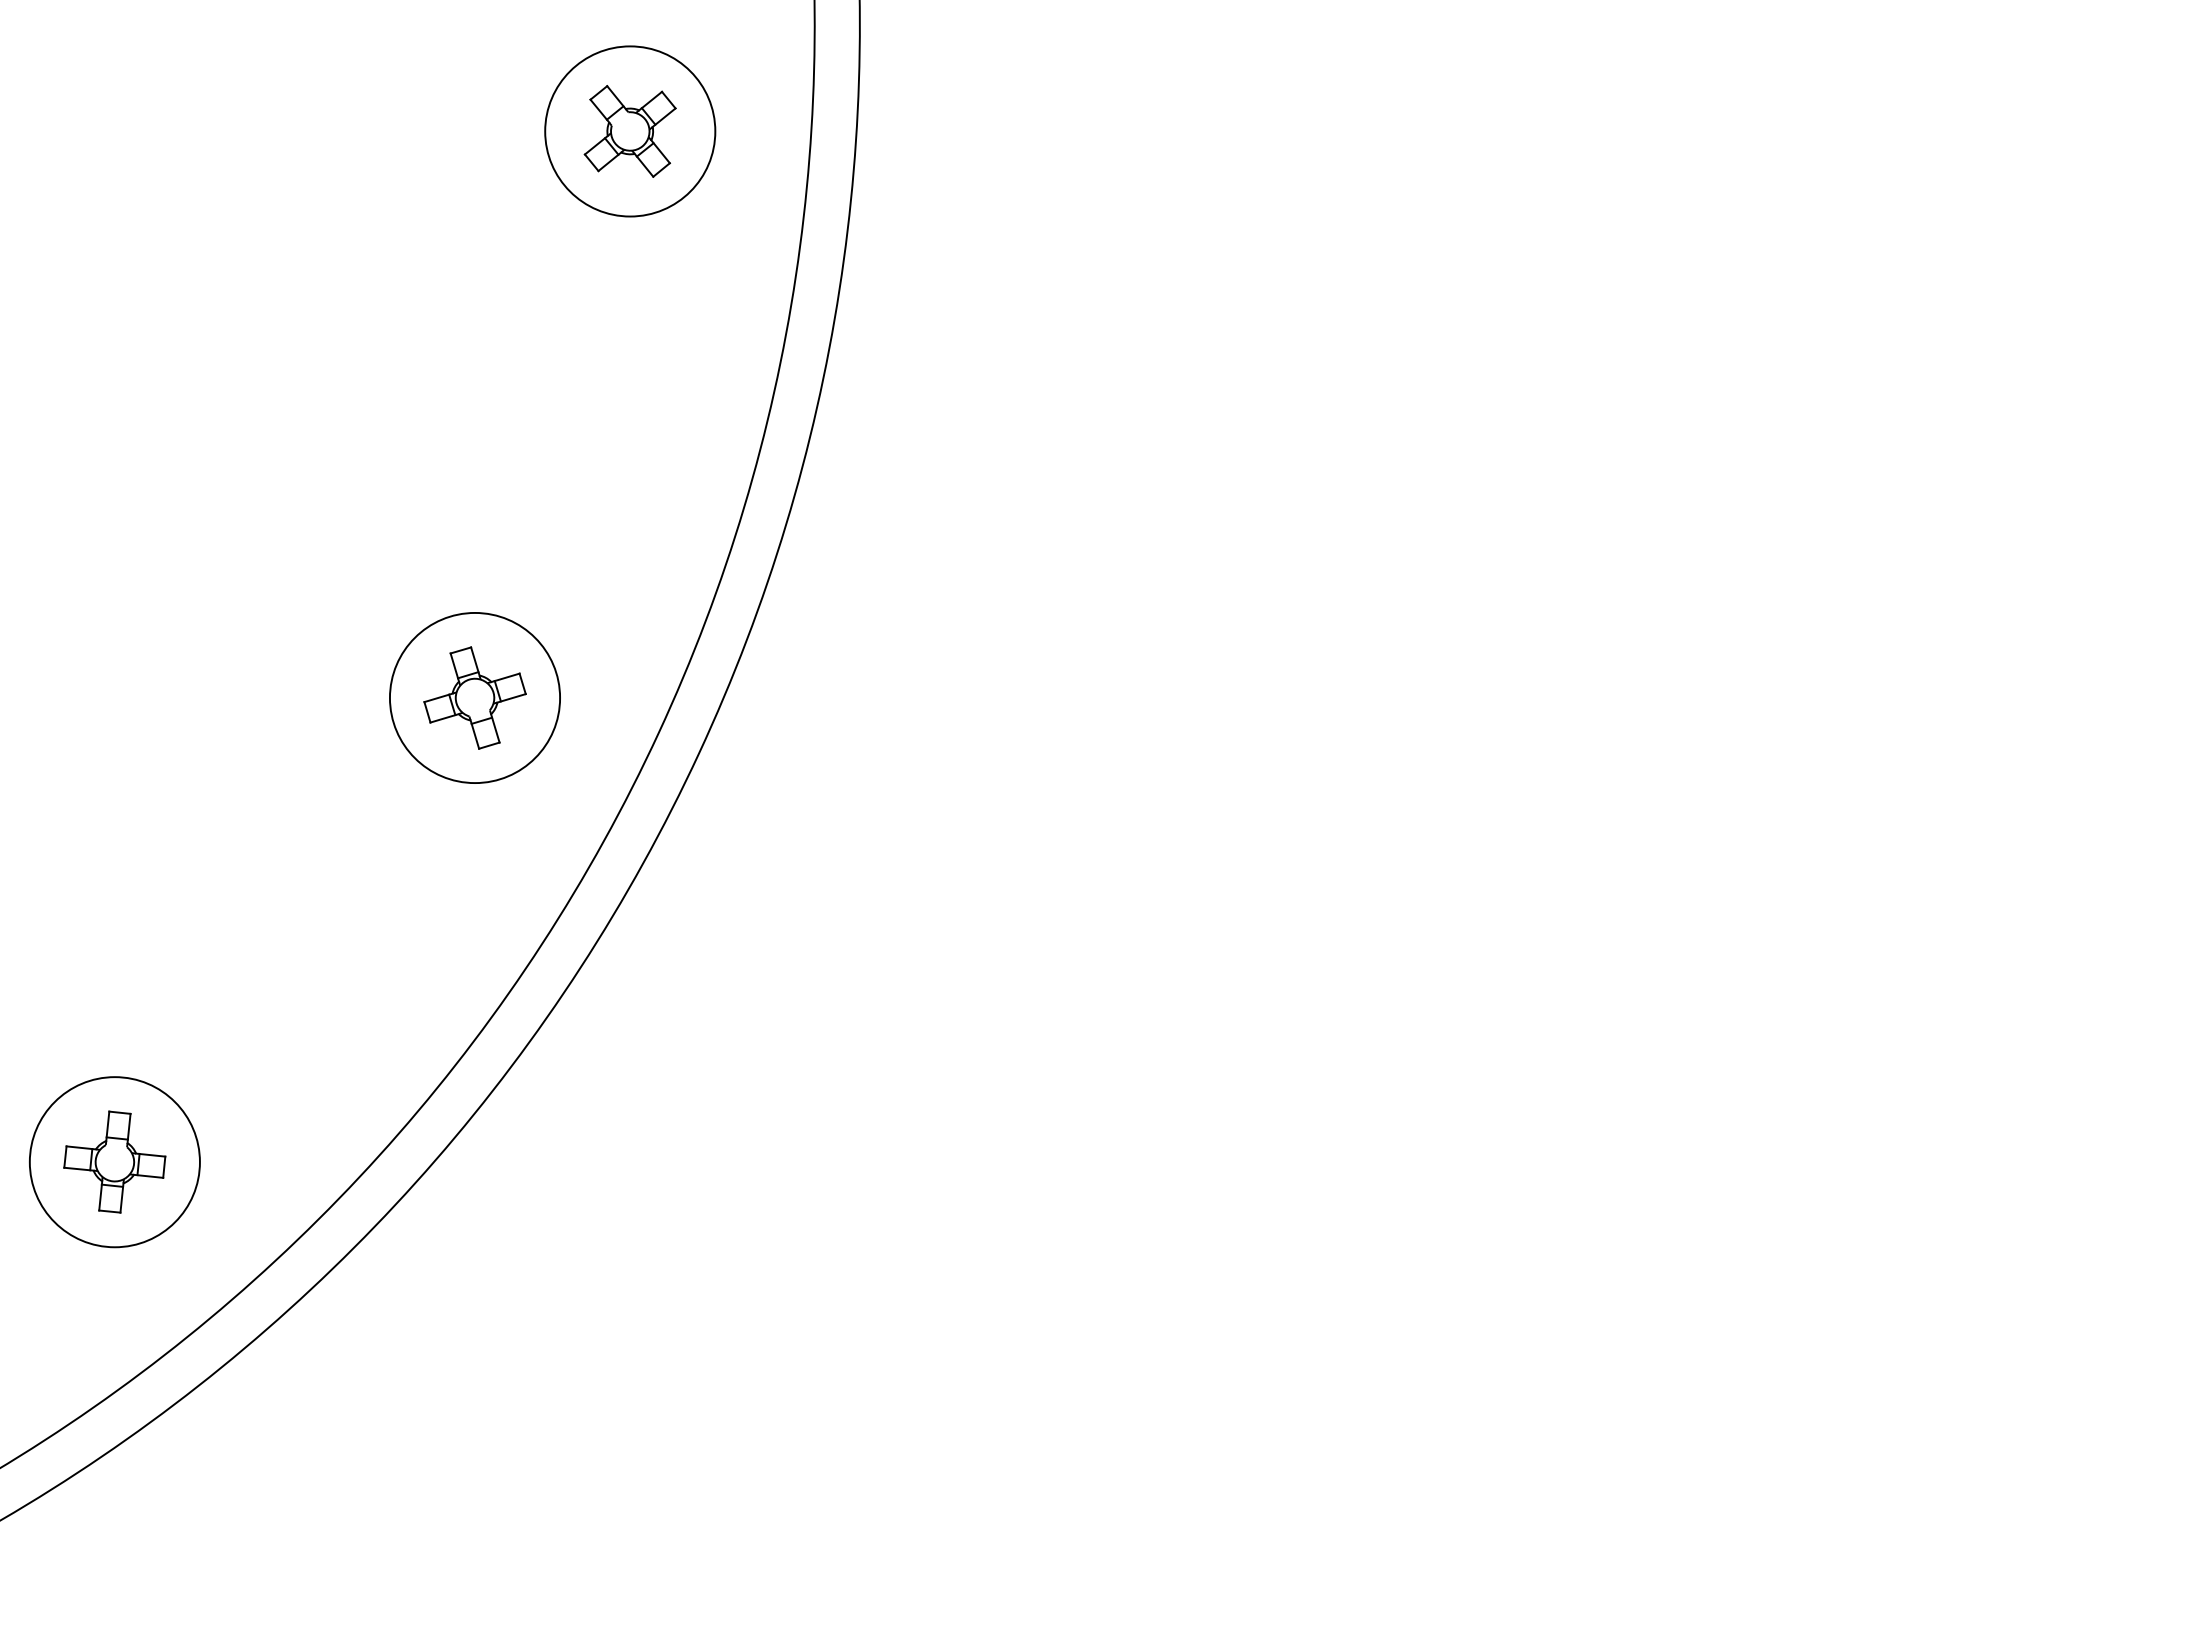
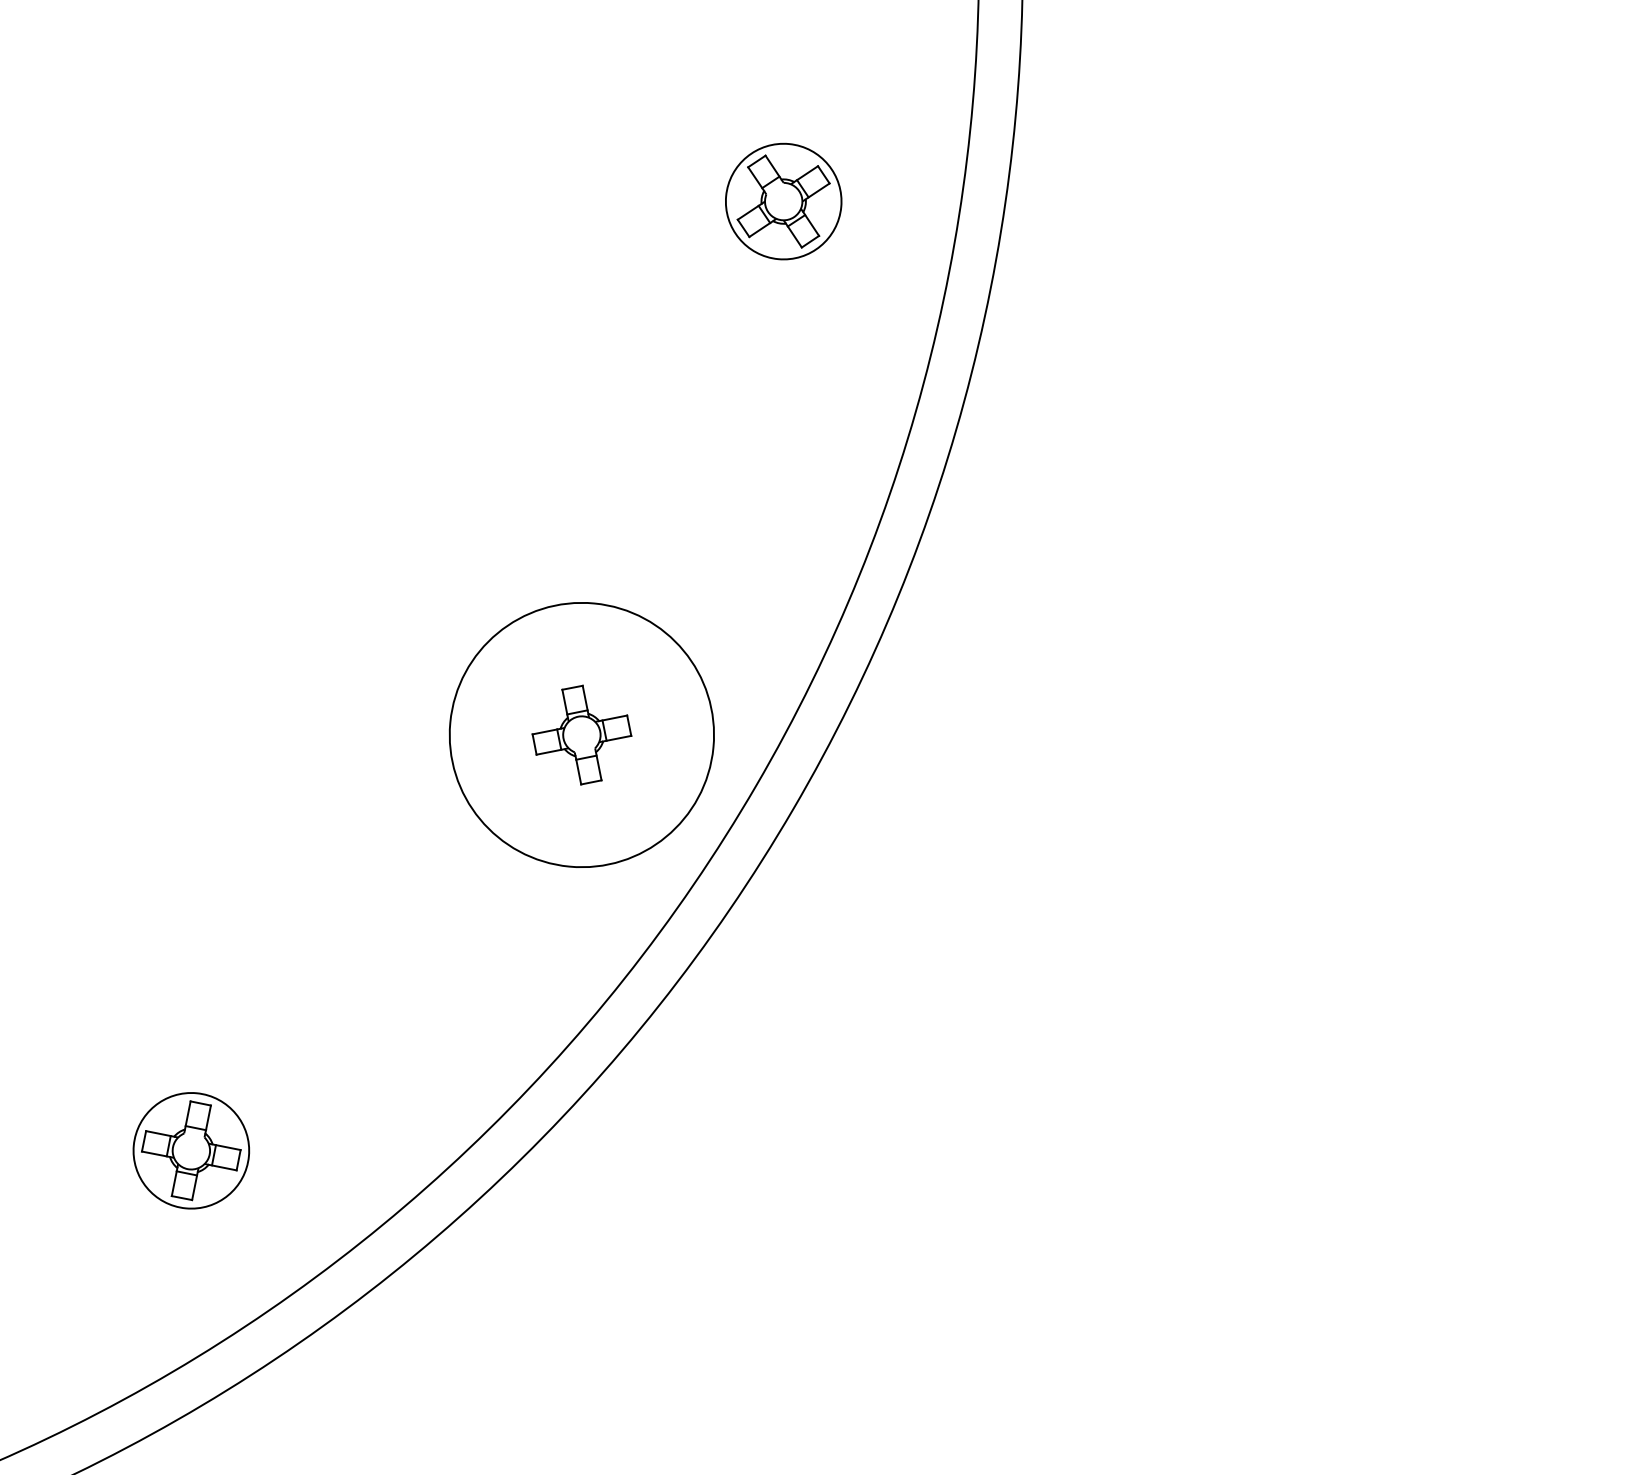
circle: (630, 131) -> (783, 201), size x0.7
circle: (474, 697) -> (581, 734), size x1.6
circle: (114, 1162) -> (190, 1151), size x0.7

